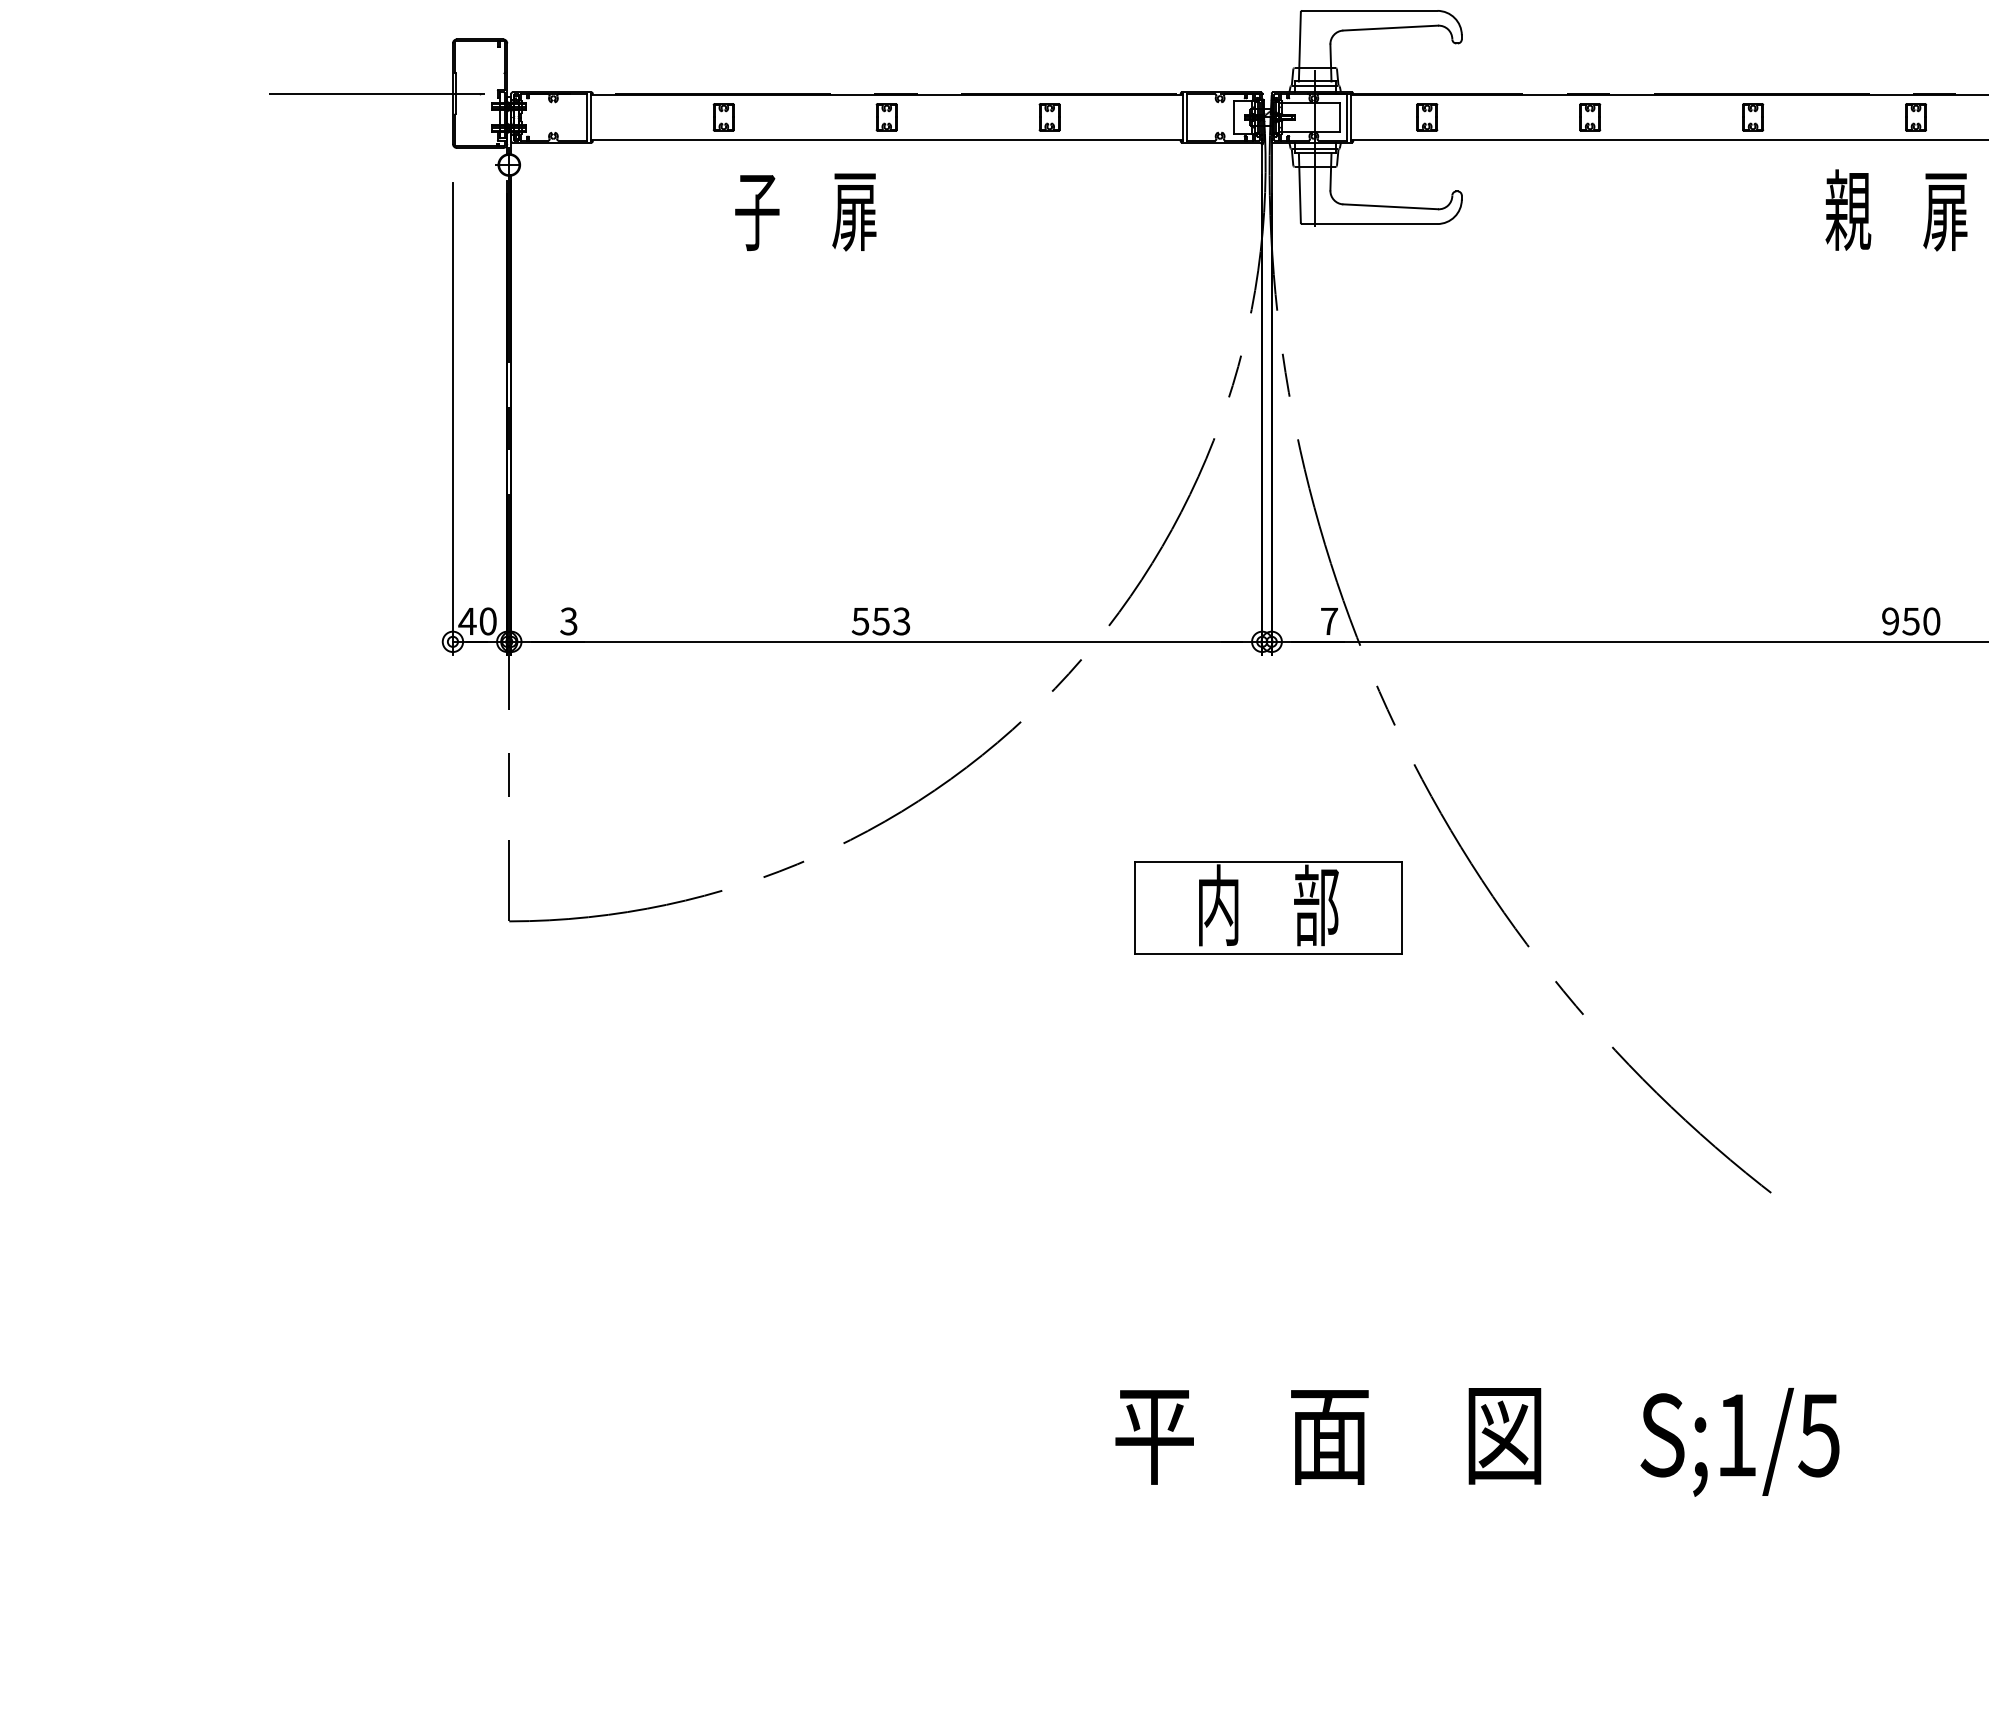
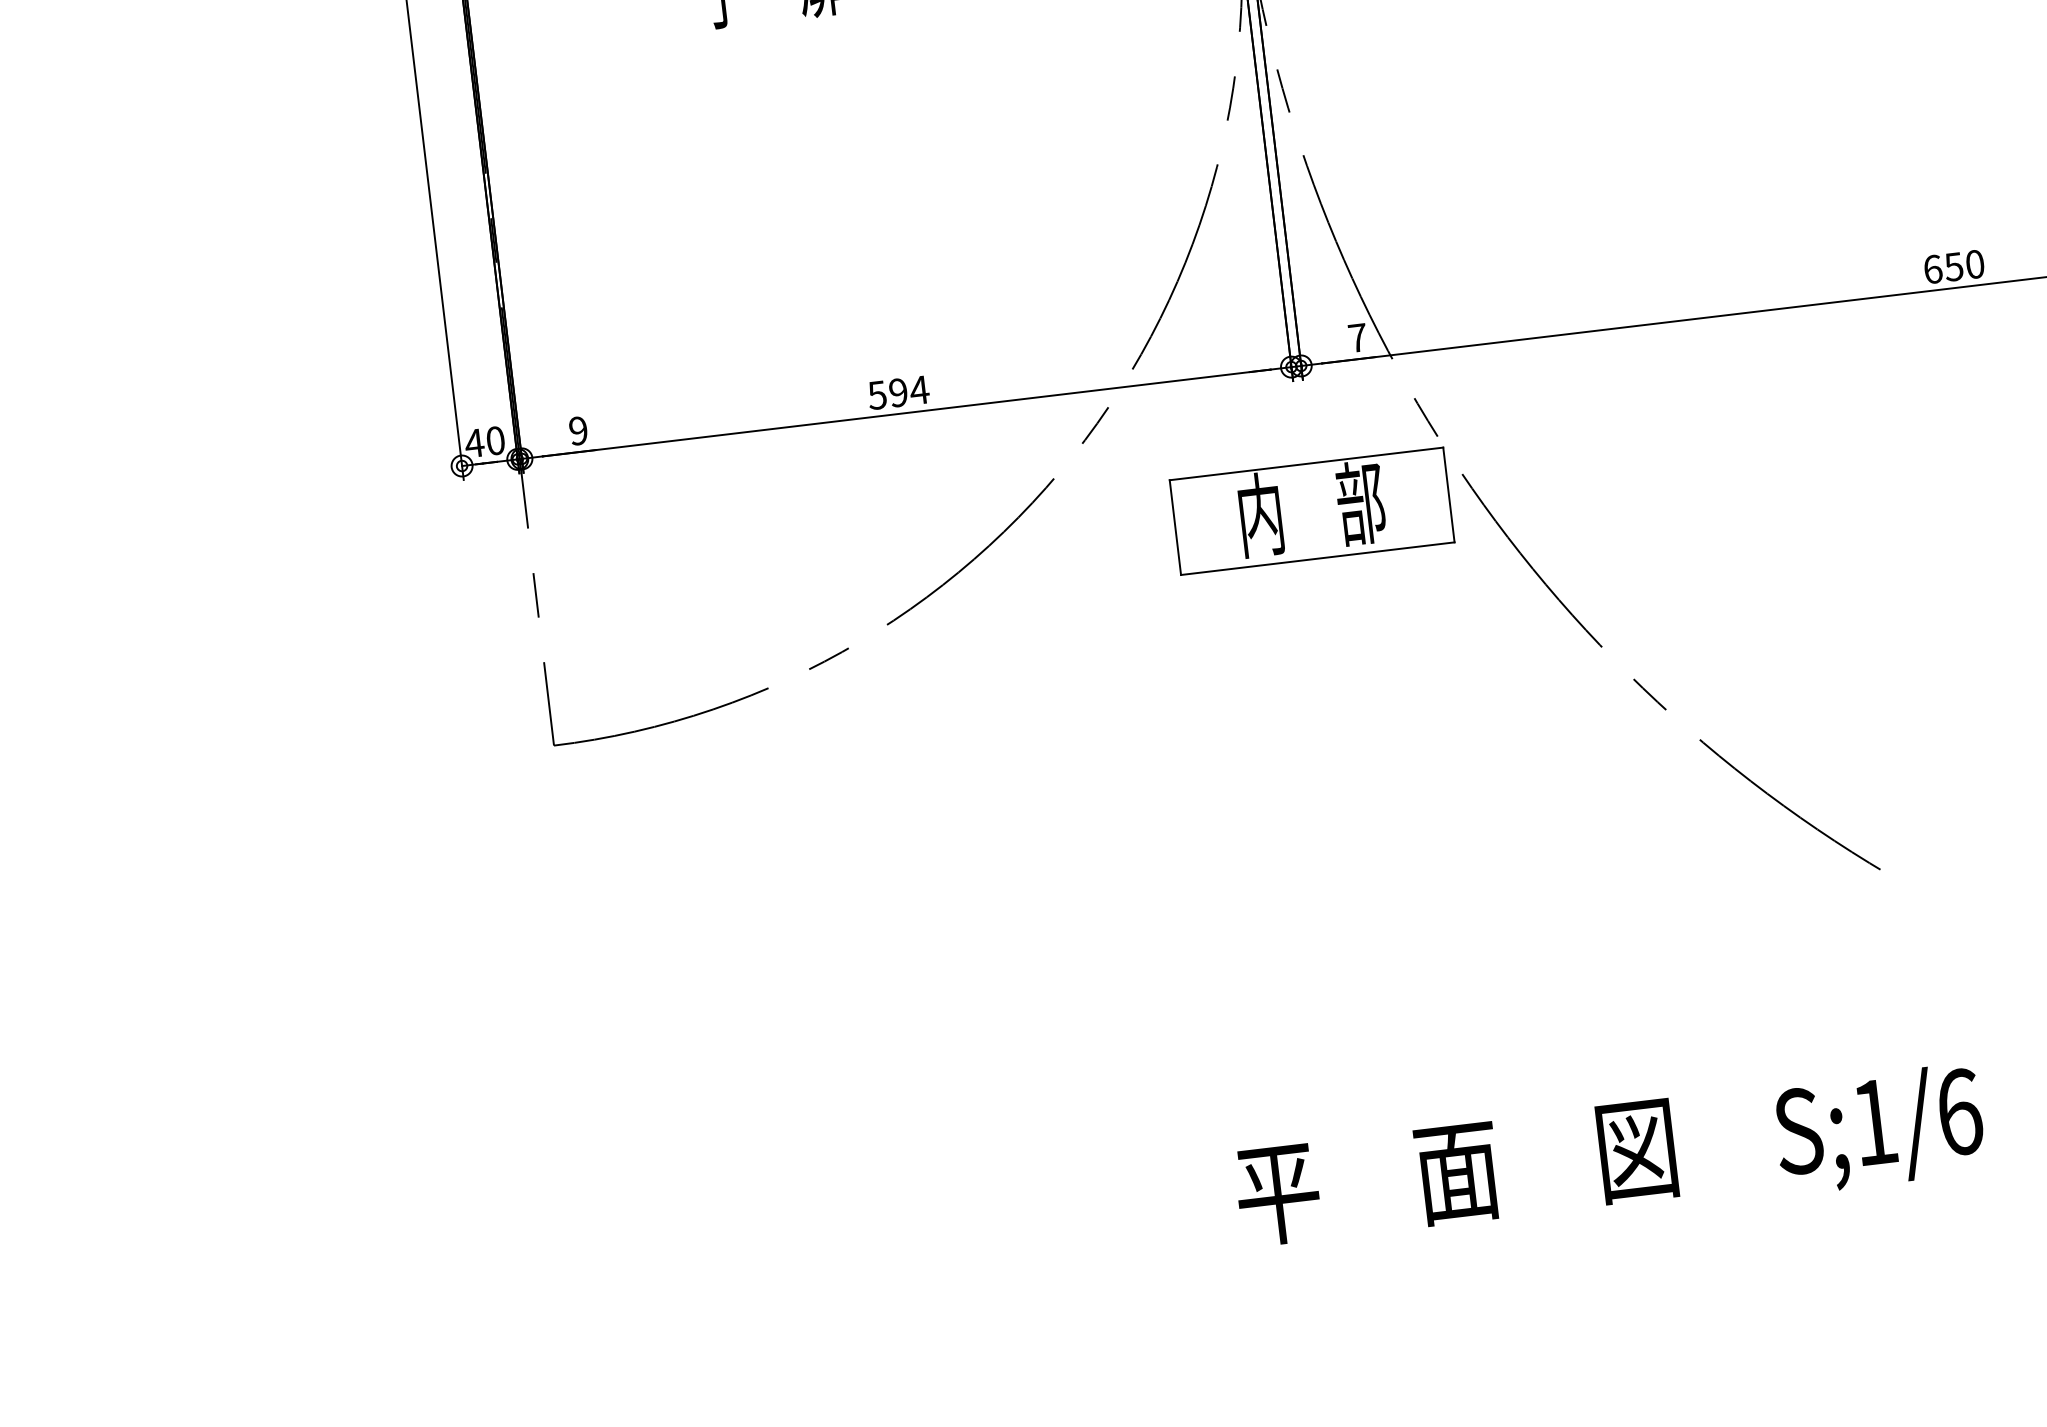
text: (568, 621) -> (578, 431), 3 -> 9
text: (891, 621) -> (909, 391), 553 -> 594
text: (1890, 621) -> (1932, 269), 950 -> 650
part: (1268, 907) -> (1312, 510), moved
text: (1819, 1435) -> (1959, 1112), S;1/5 -> S;1/6

